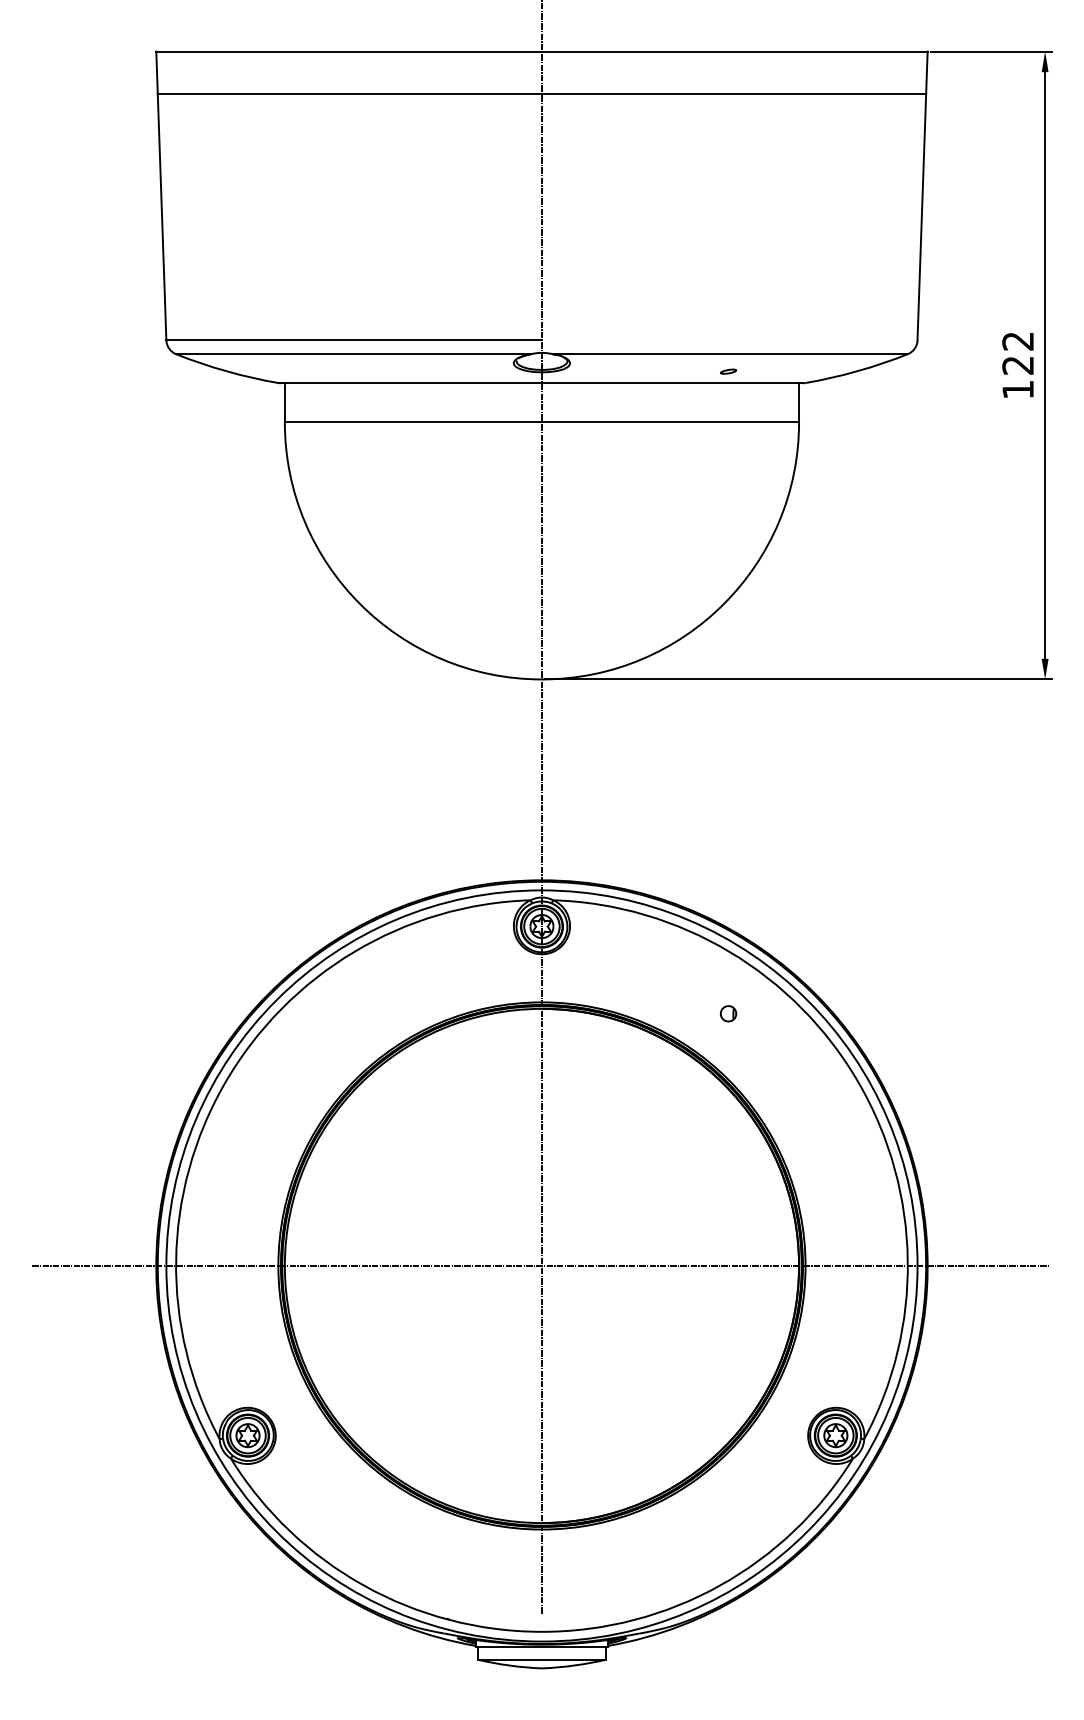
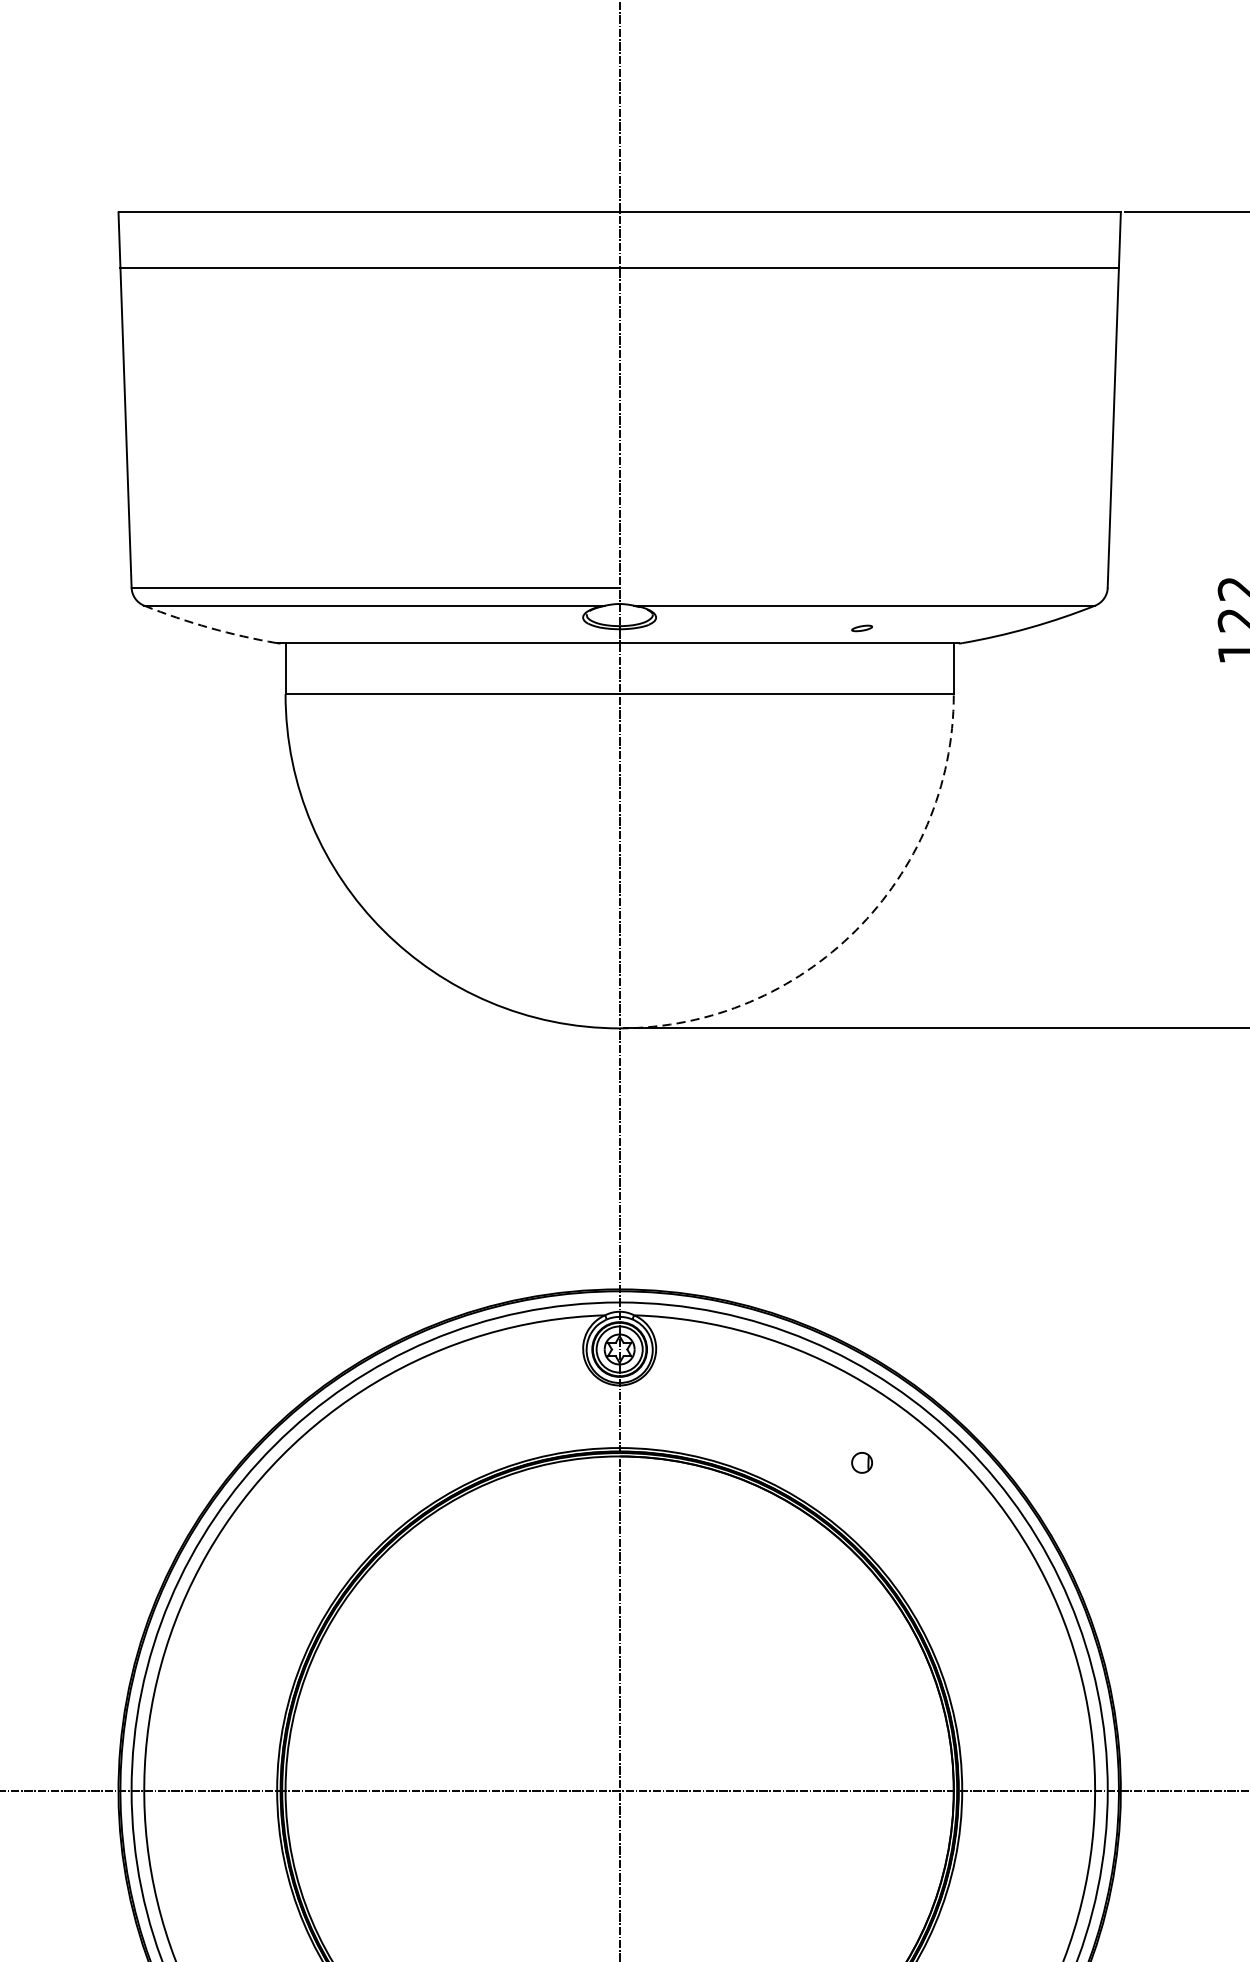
arc: (226, 371) -> (209, 628), solid -> dashed
arc: (723, 604) -> (855, 930), solid -> dashed

